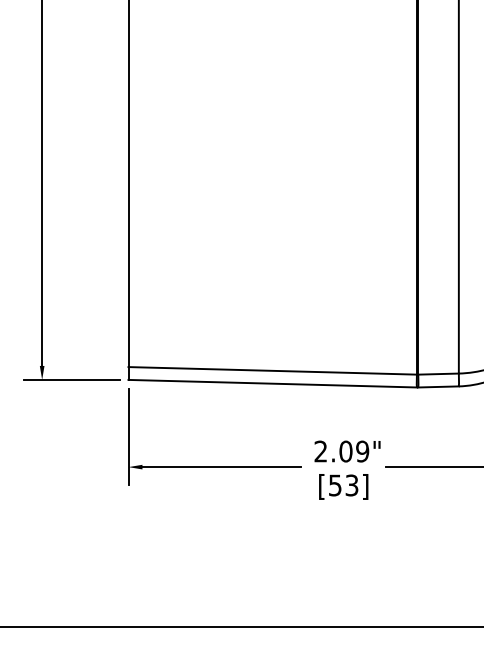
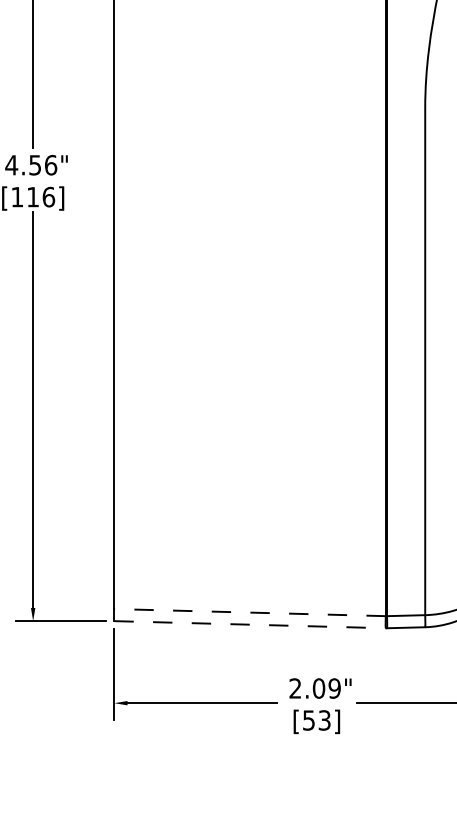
line: (273, 370) -> (250, 612), solid -> dashed
line: (273, 383) -> (250, 624), solid -> dashed

